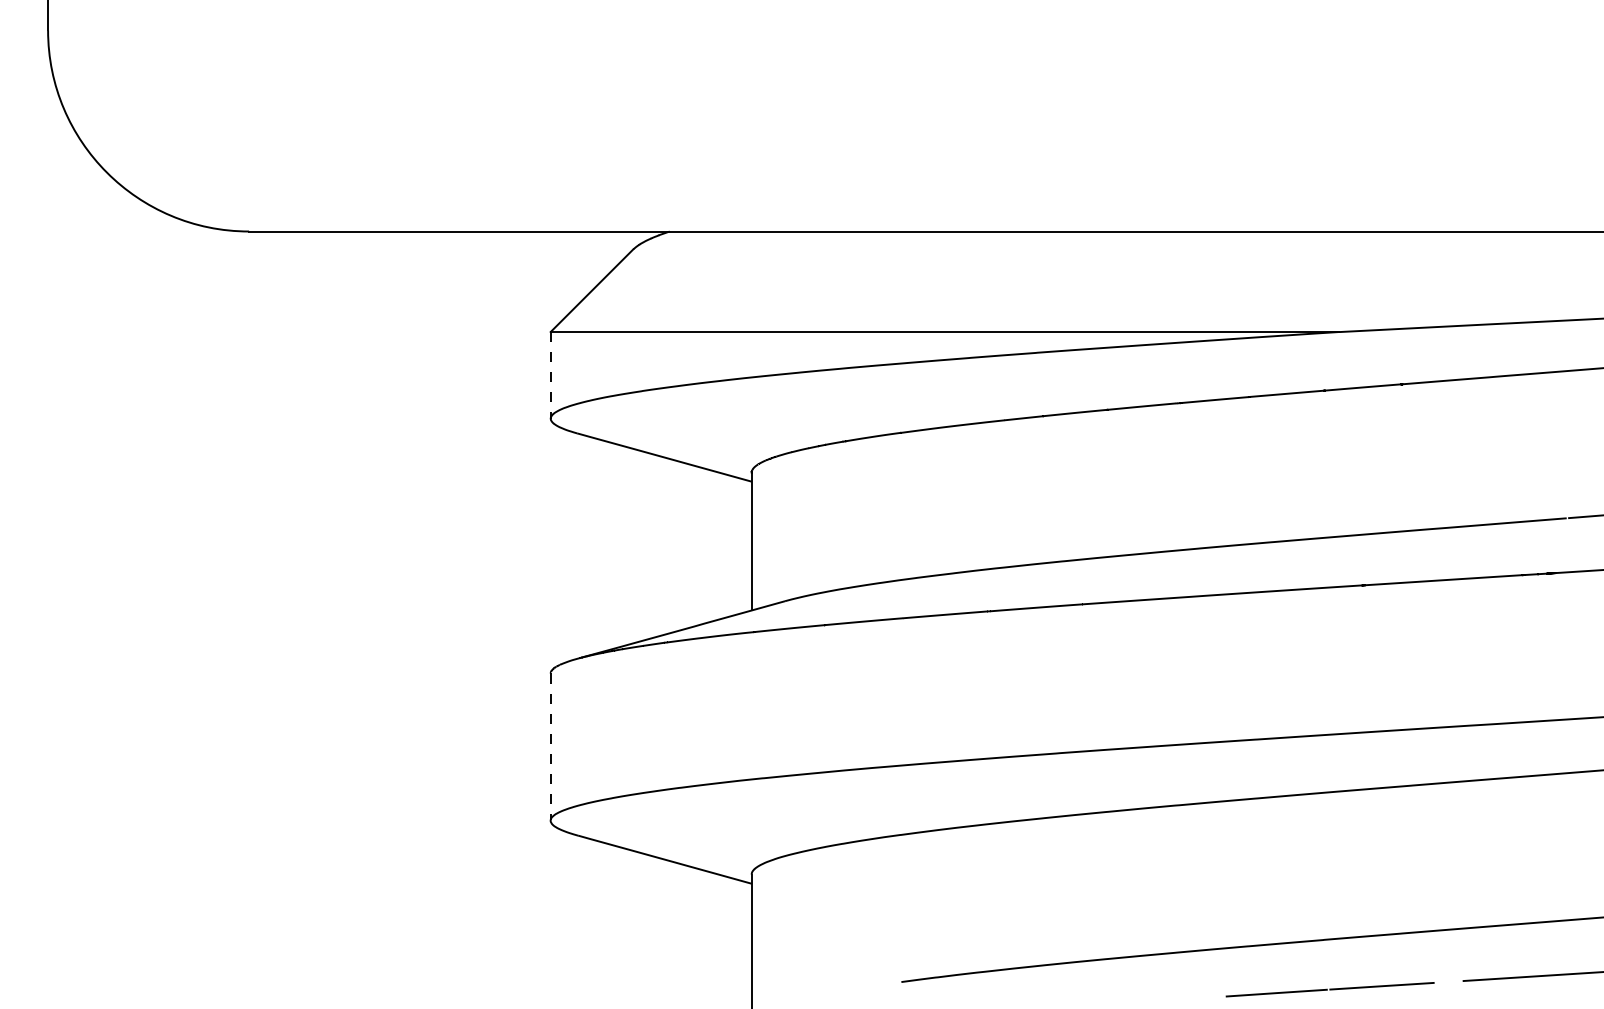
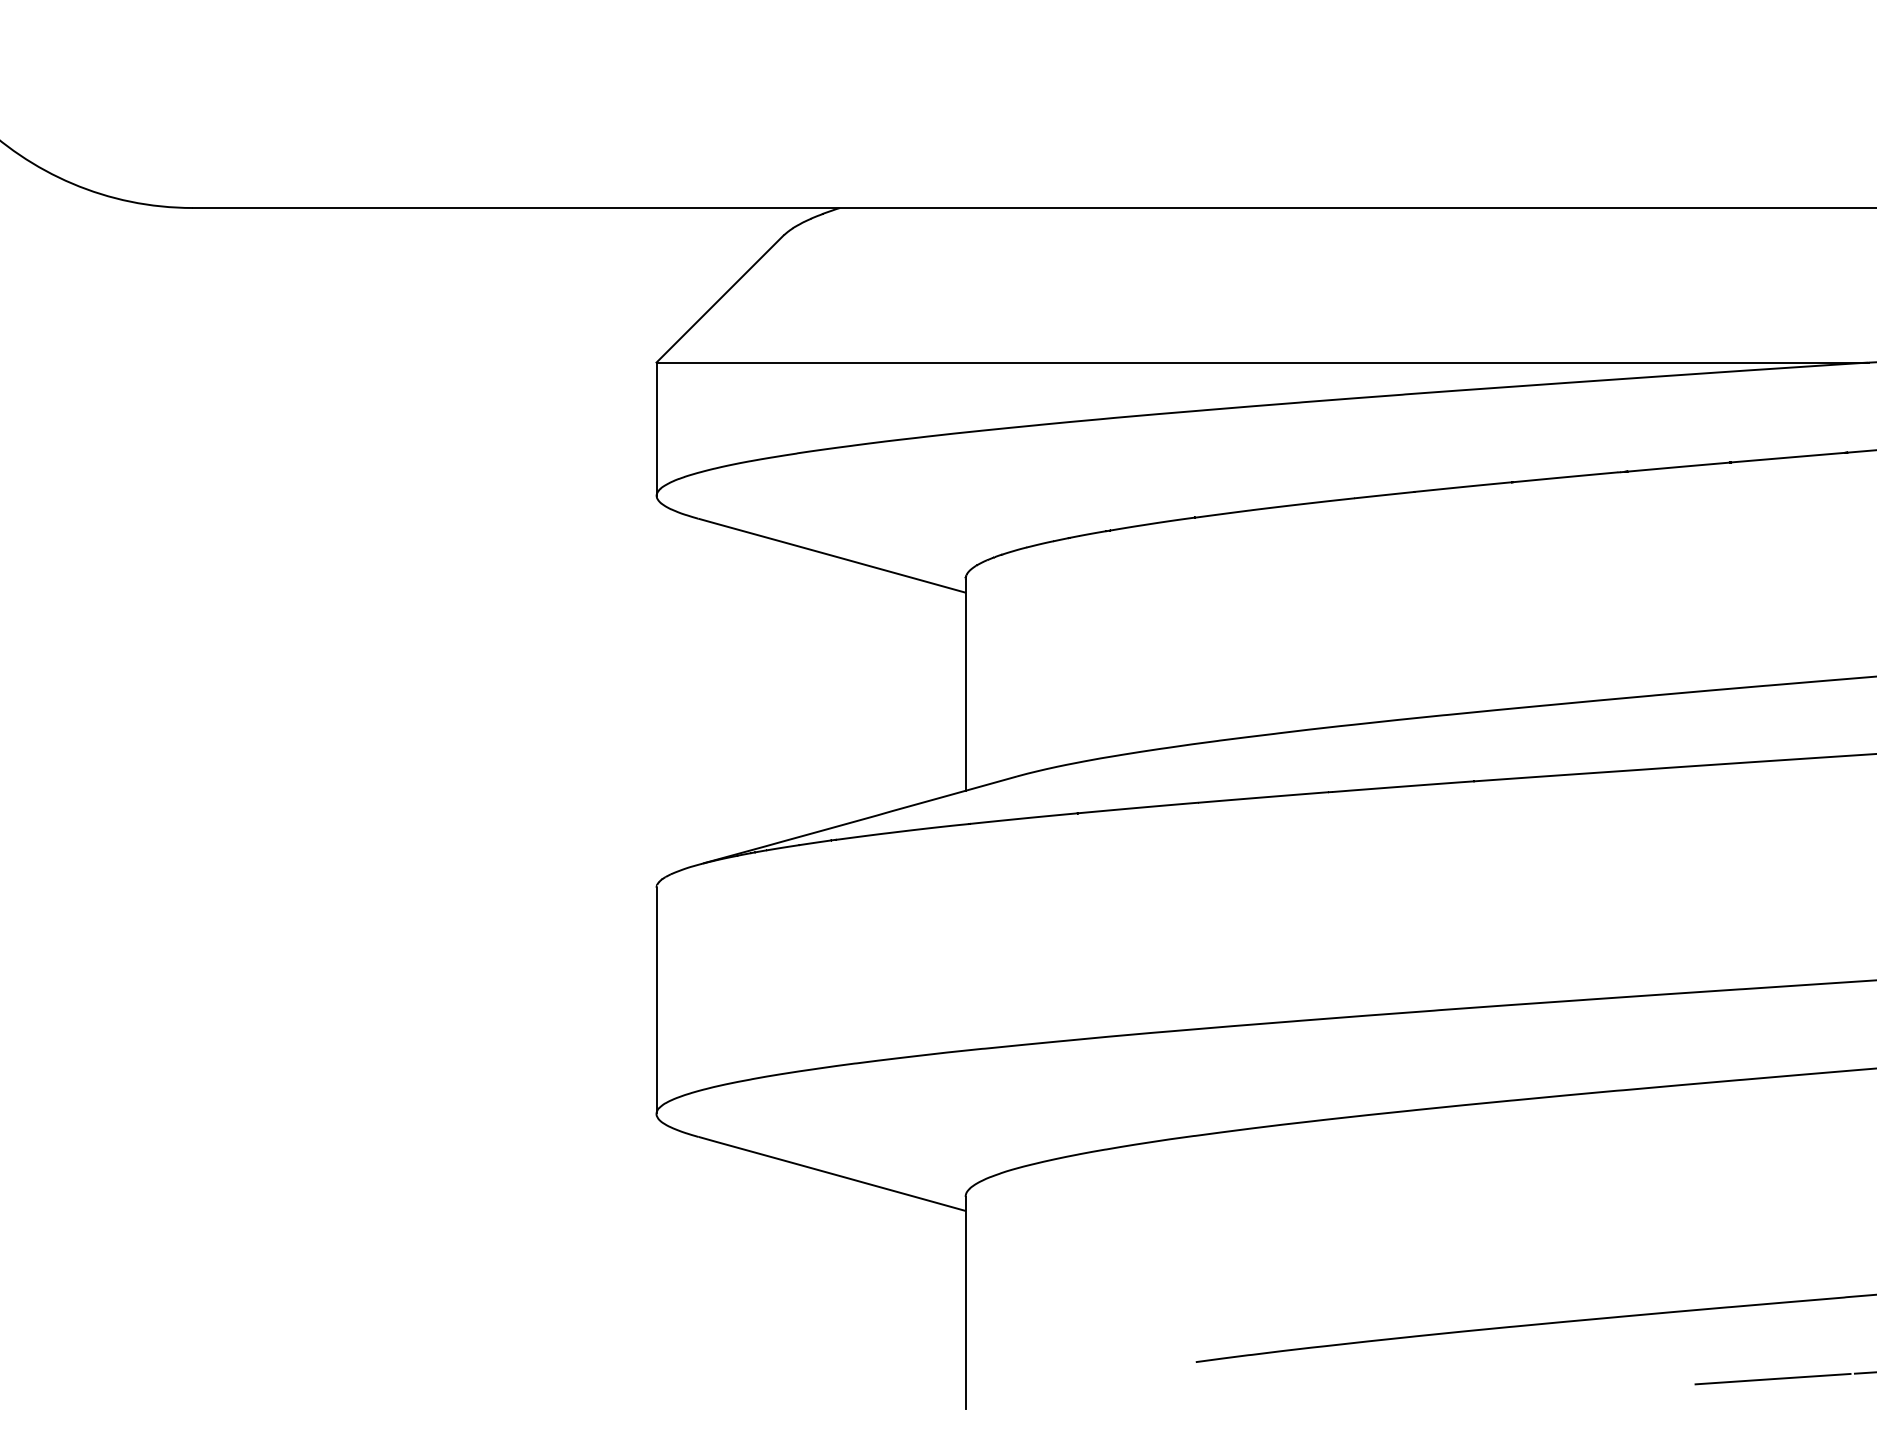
line: (550, 375) -> (656, 429), dashed -> solid
line: (550, 747) -> (656, 1001), dashed -> solid

